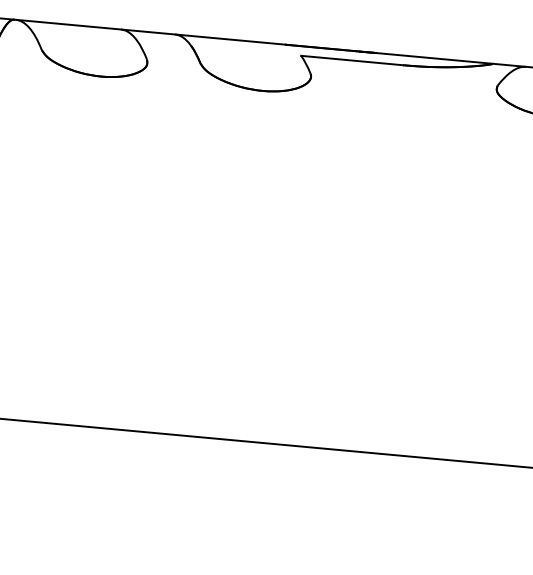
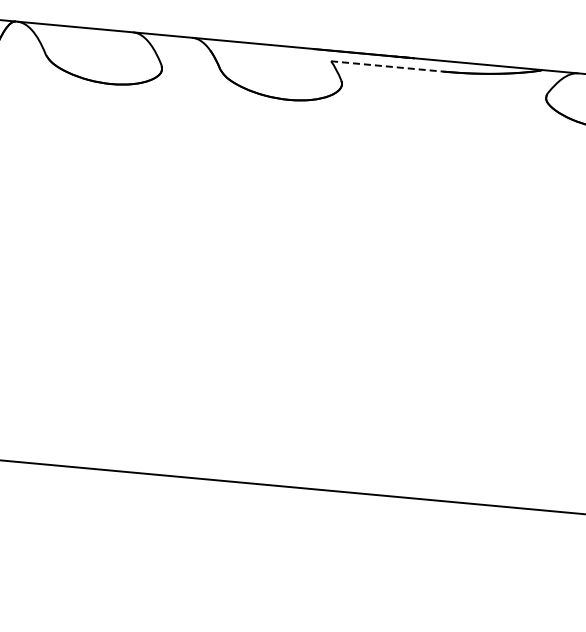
line: (352, 60) -> (387, 66), solid -> dashed

